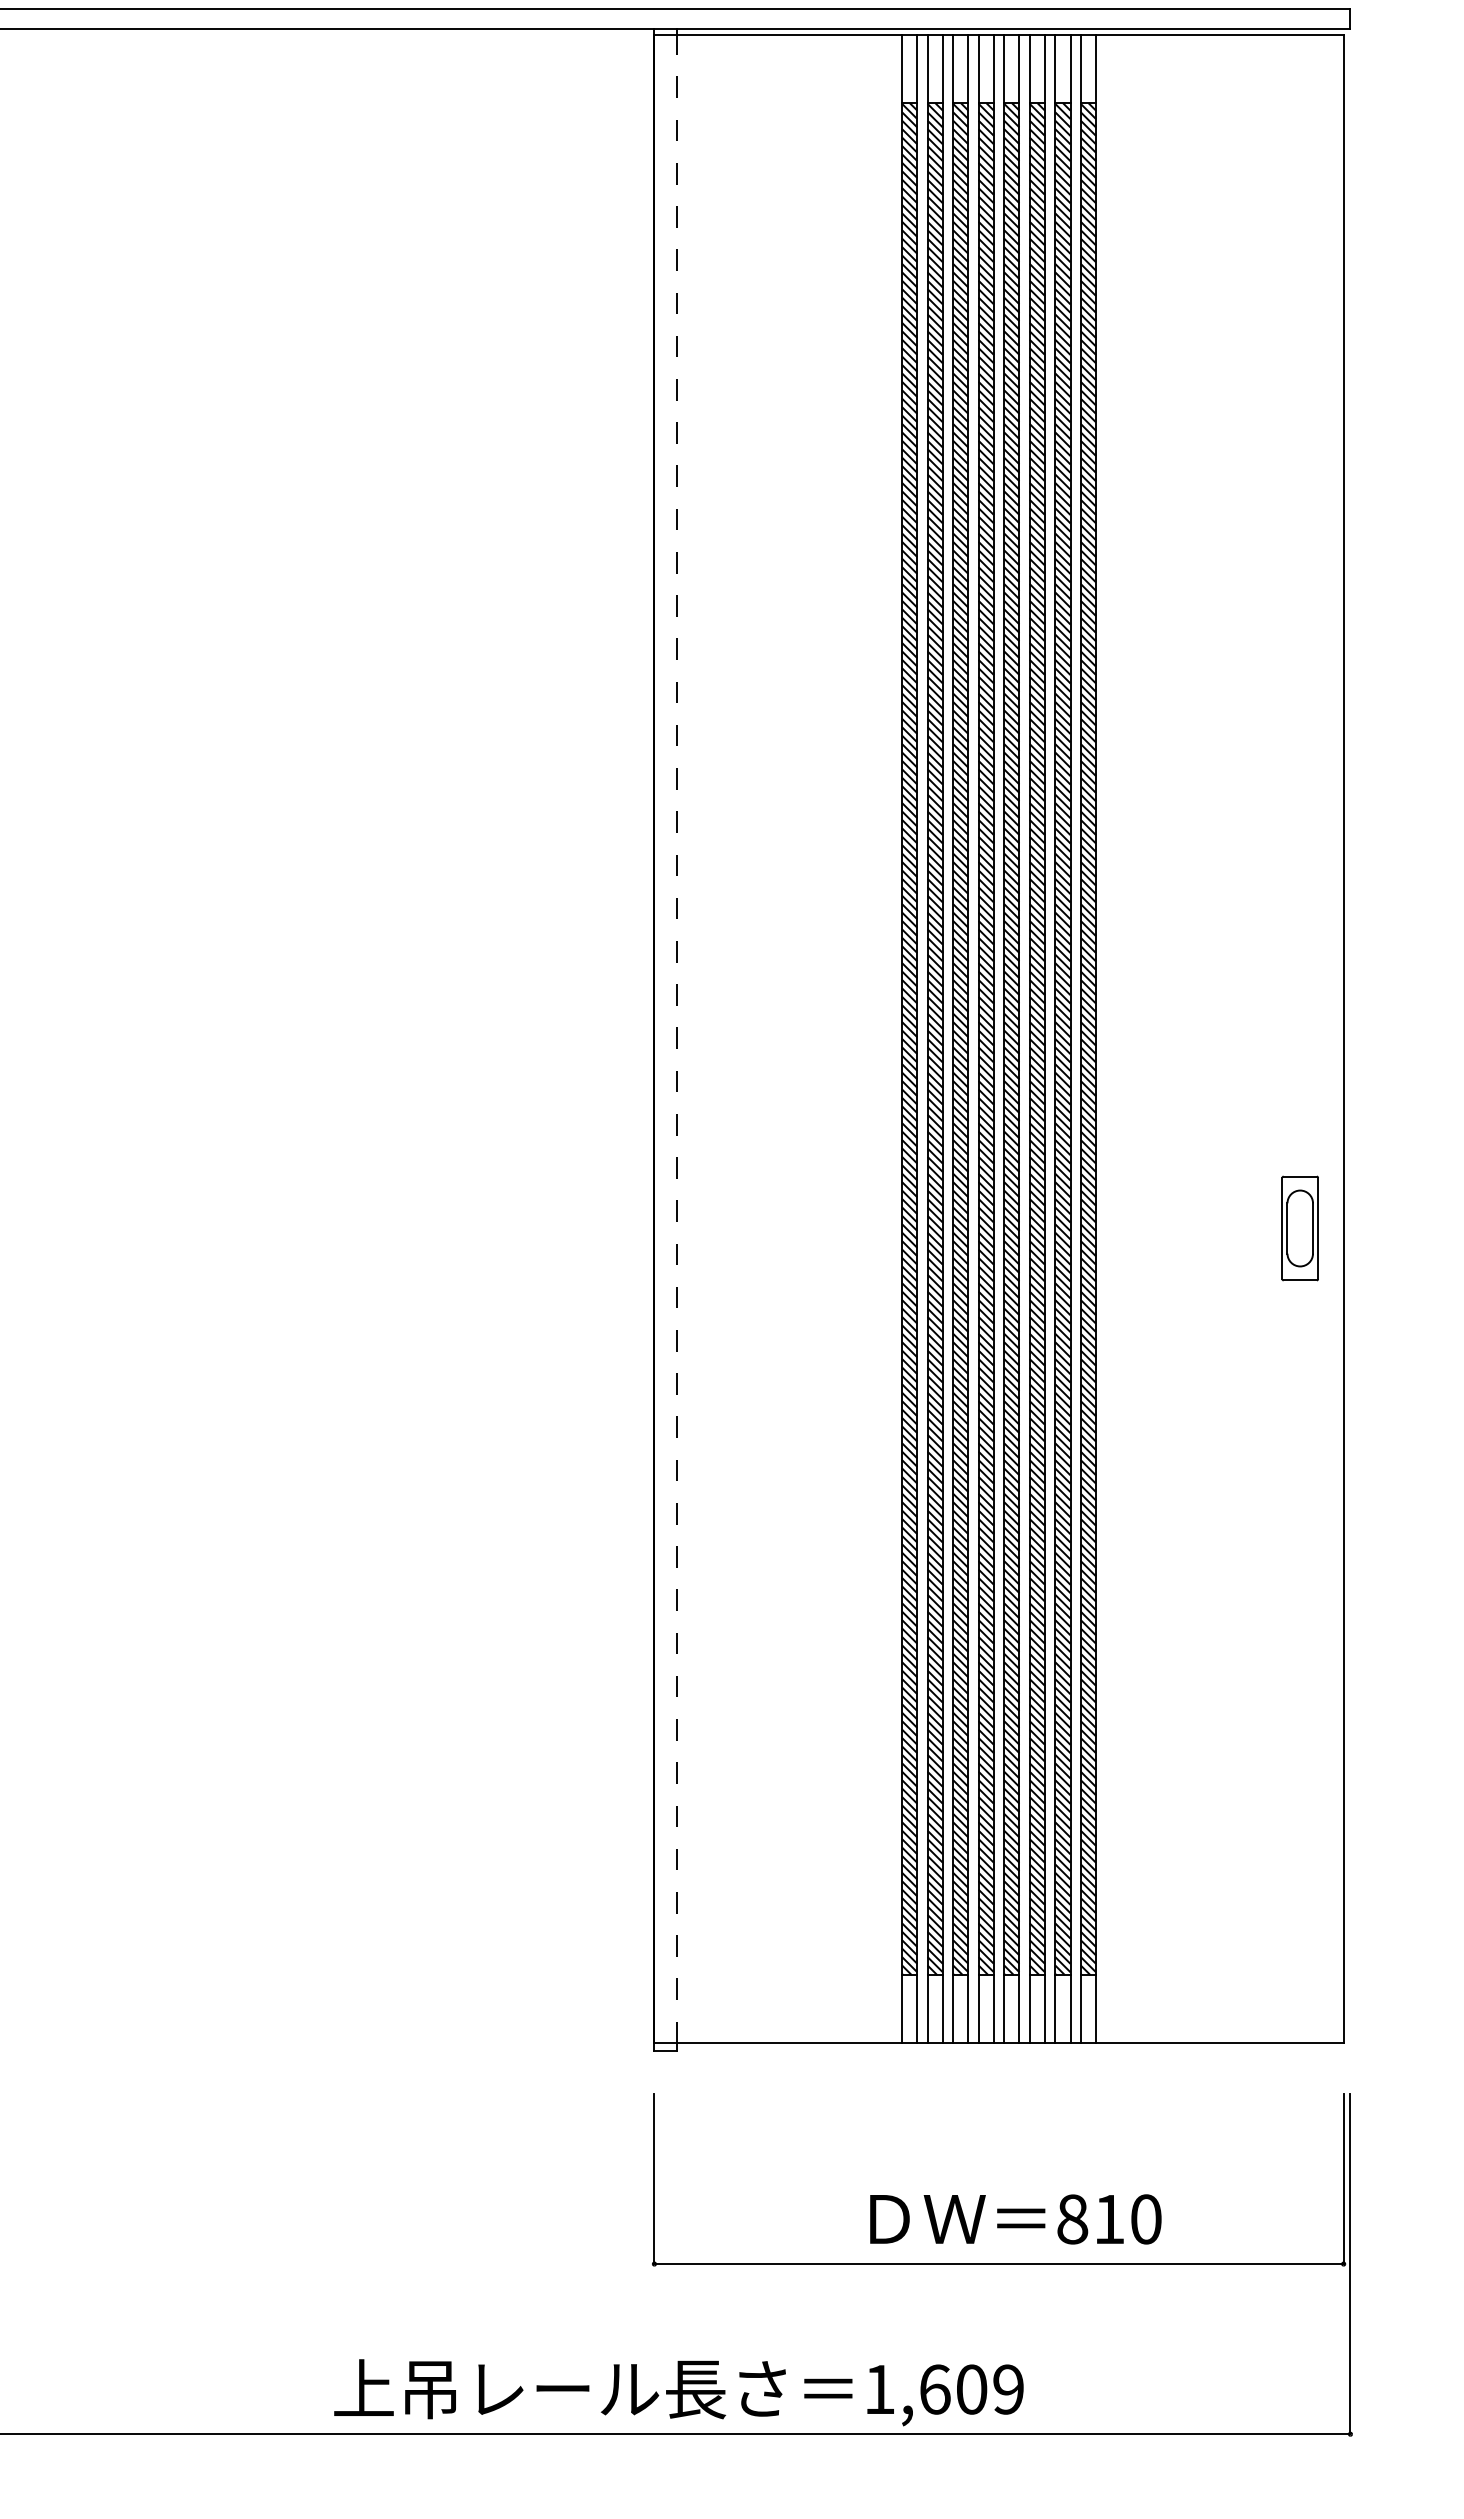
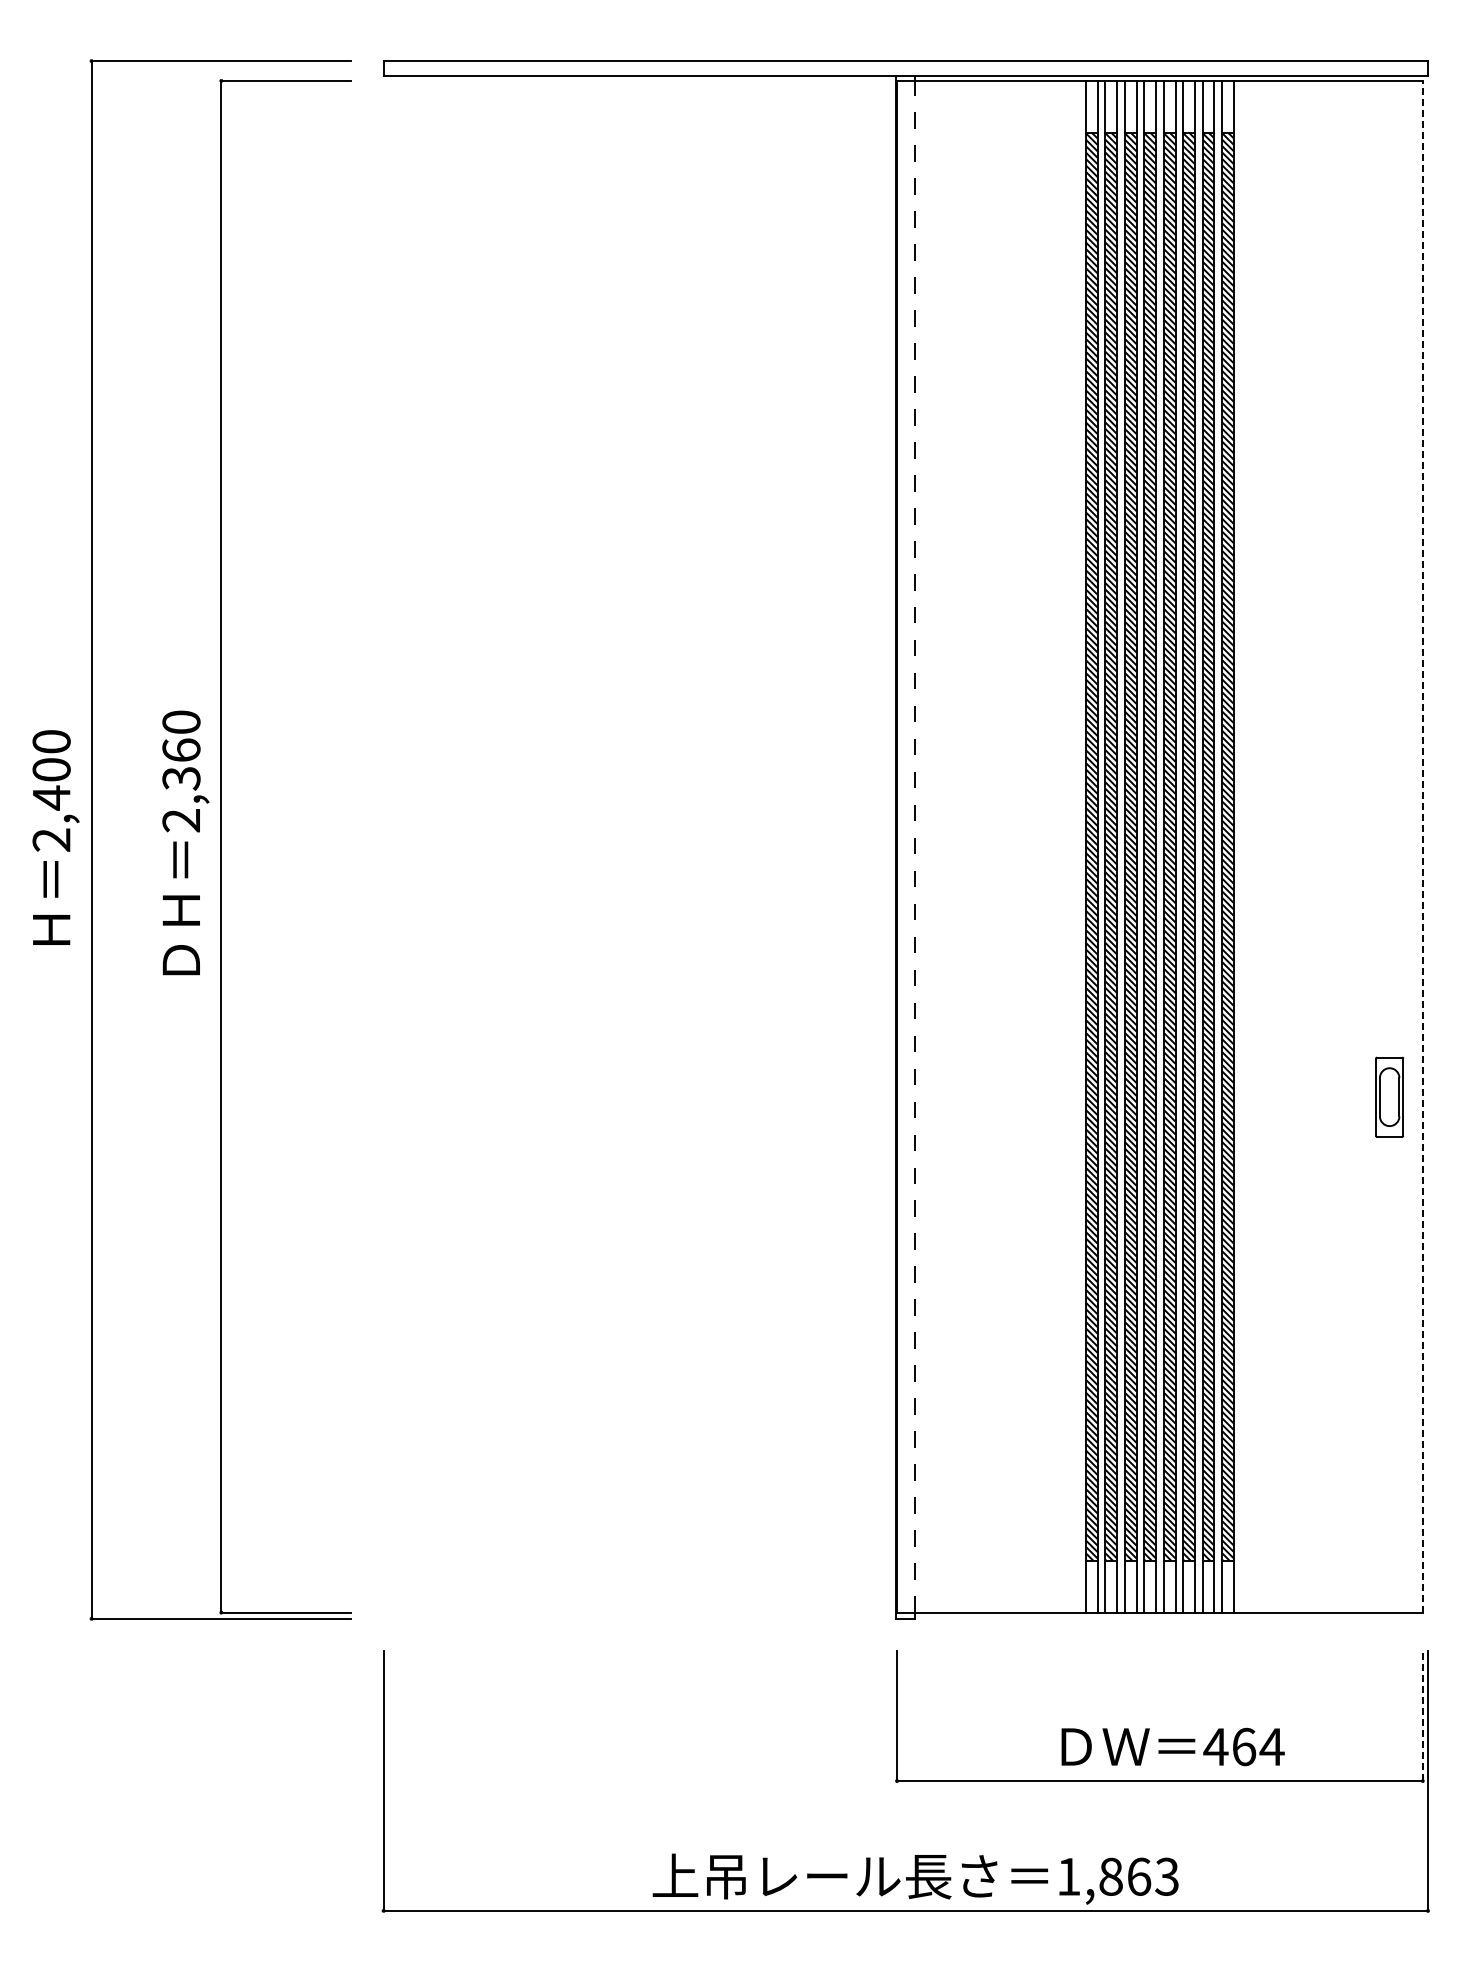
line: (1343, 1038) -> (1422, 846), solid -> dashed
part: (1300, 1227) -> (1389, 1096), moved
line: (1343, 2179) -> (1422, 1716), solid -> dashed
text: (1108, 2218) -> (1243, 1746), 810 -> 464
text: (970, 2389) -> (1138, 1876), 1,609 -> 1,863

